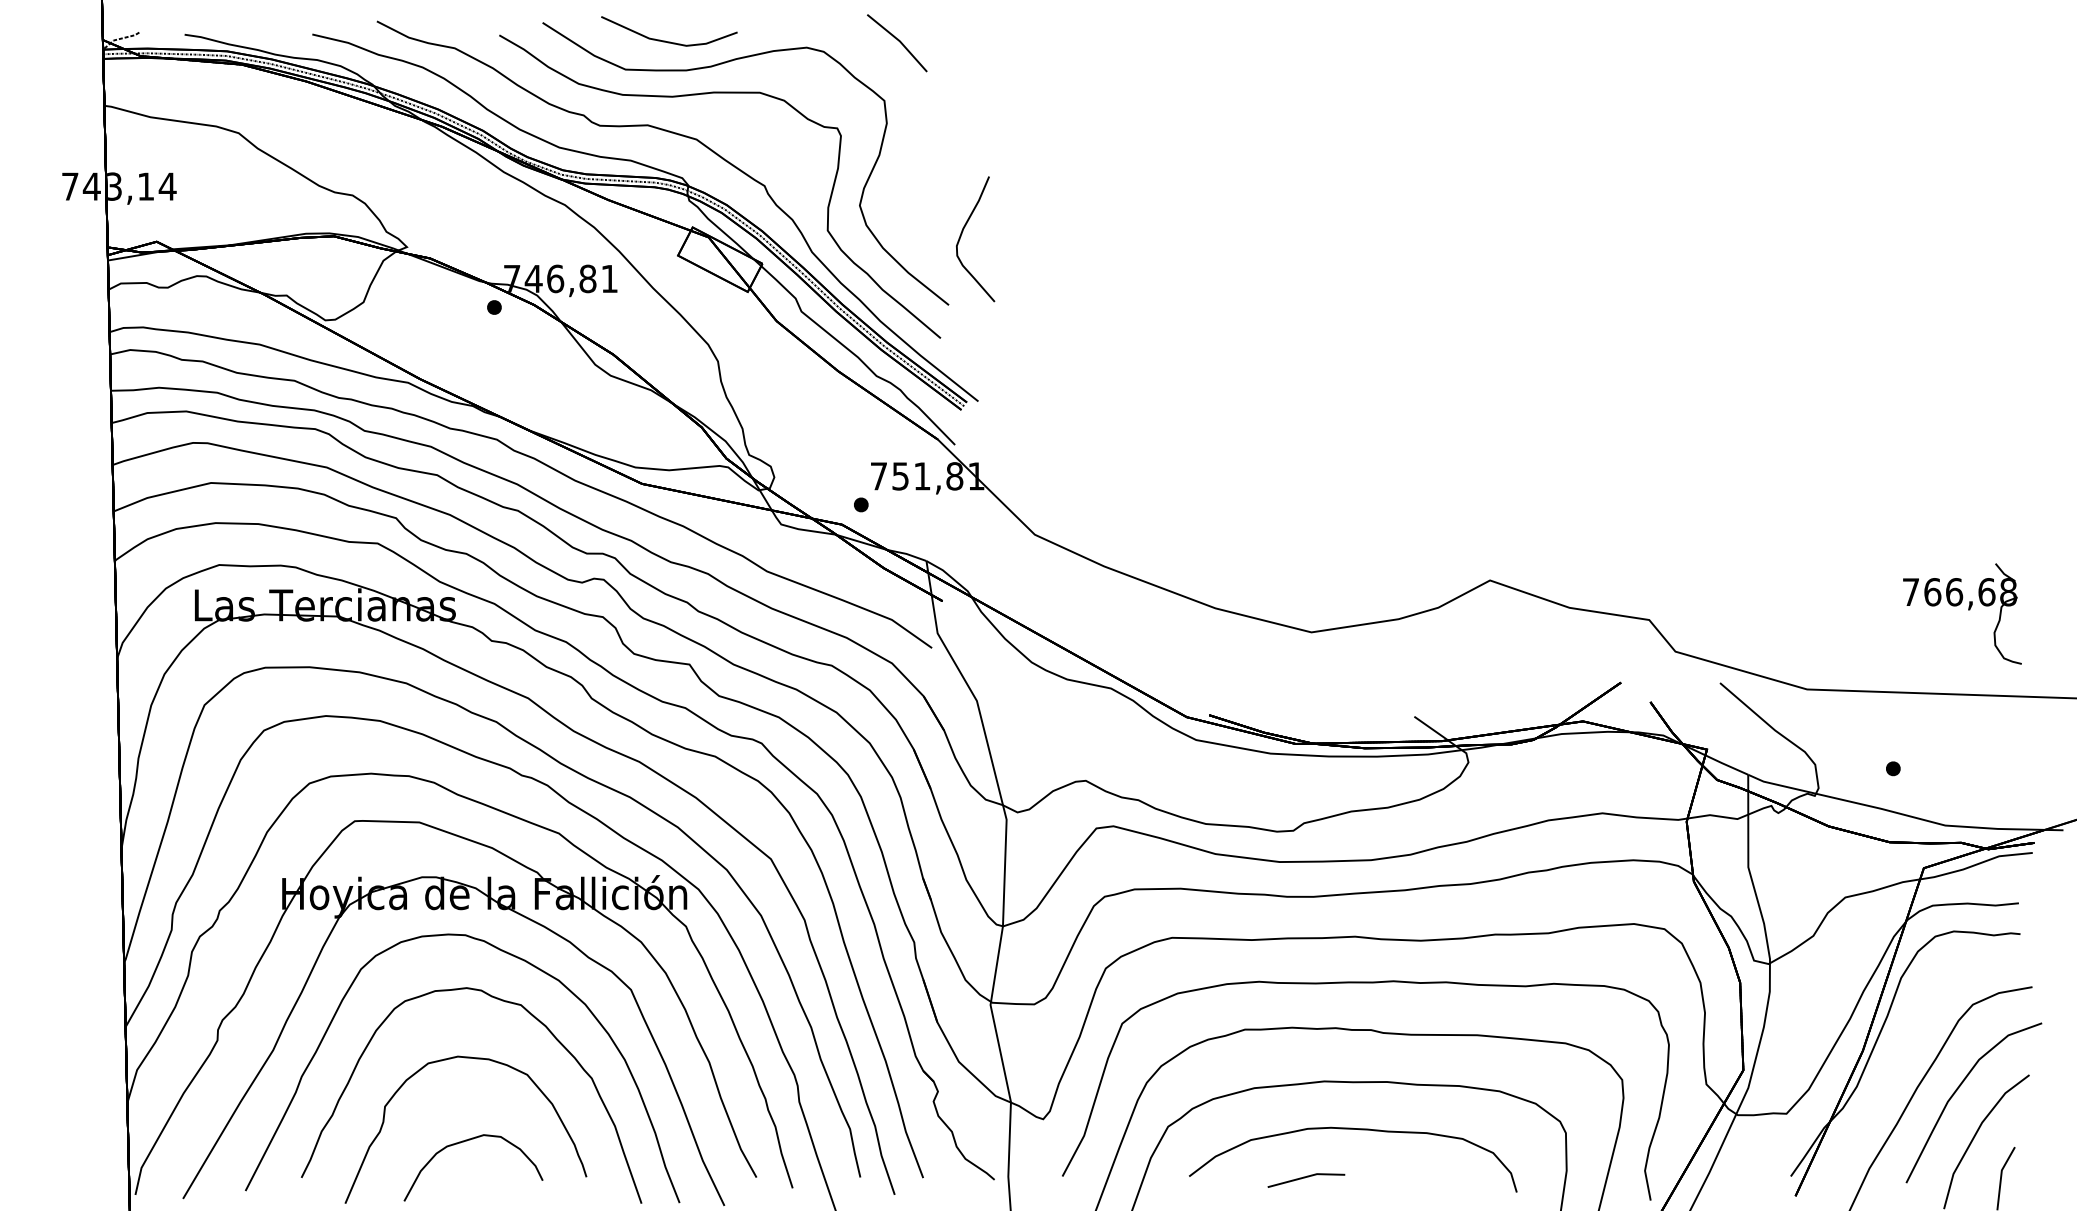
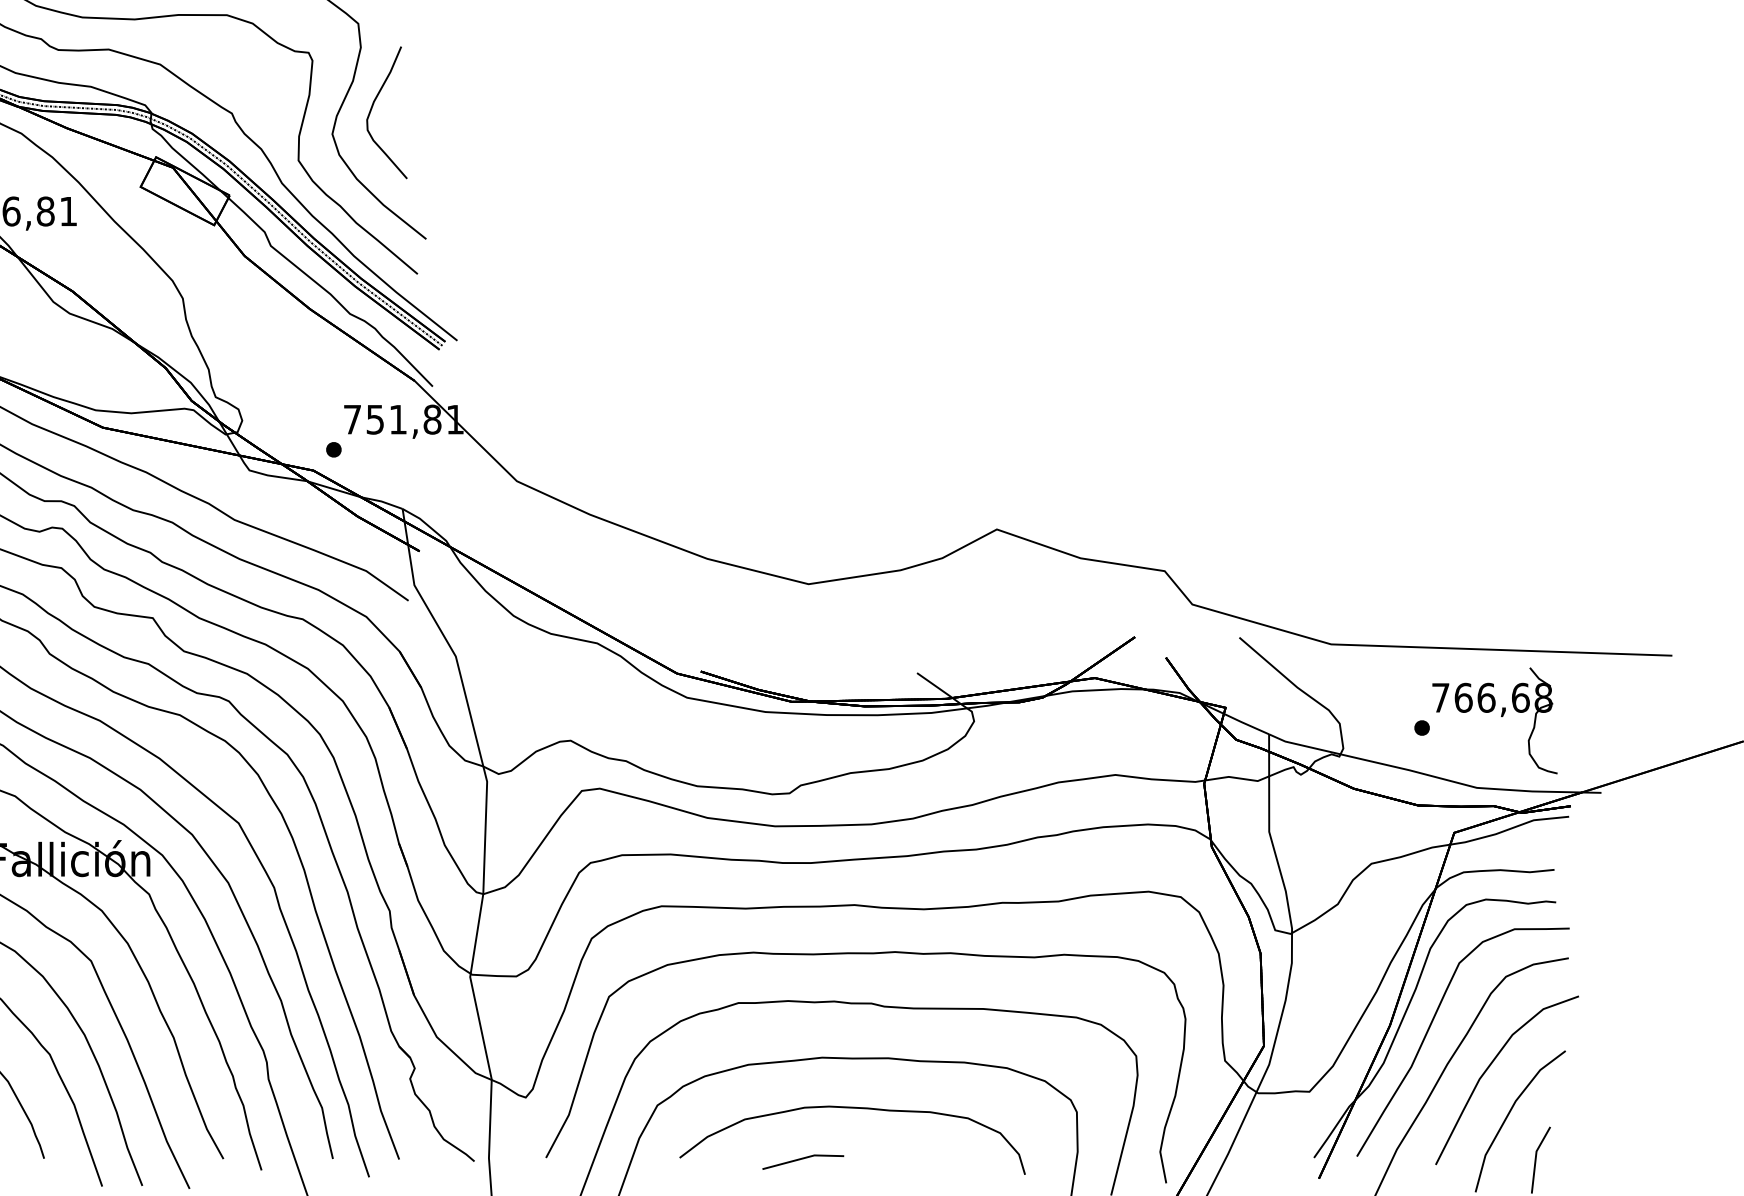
curve: (962, 234) -> (373, 107), moved
part: (1968, 610) -> (1501, 717), moved
curve: (1902, 1050) -> (1431, 1025), added

